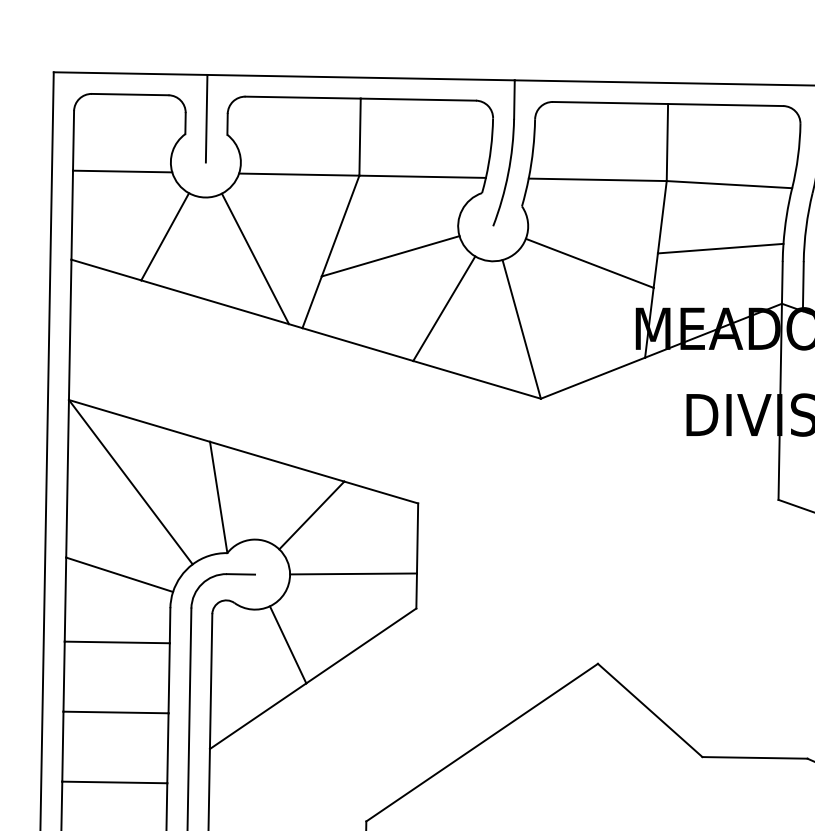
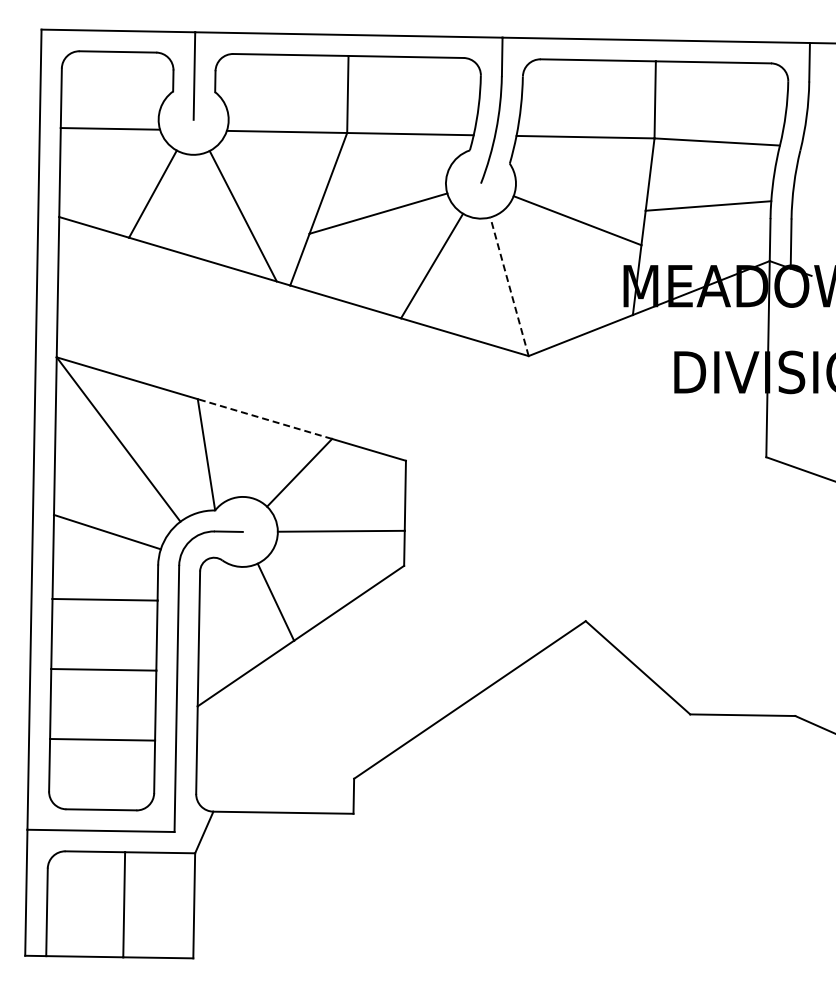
line: (521, 329) -> (509, 286), solid -> dashed
line: (276, 461) -> (264, 418), solid -> dashed

